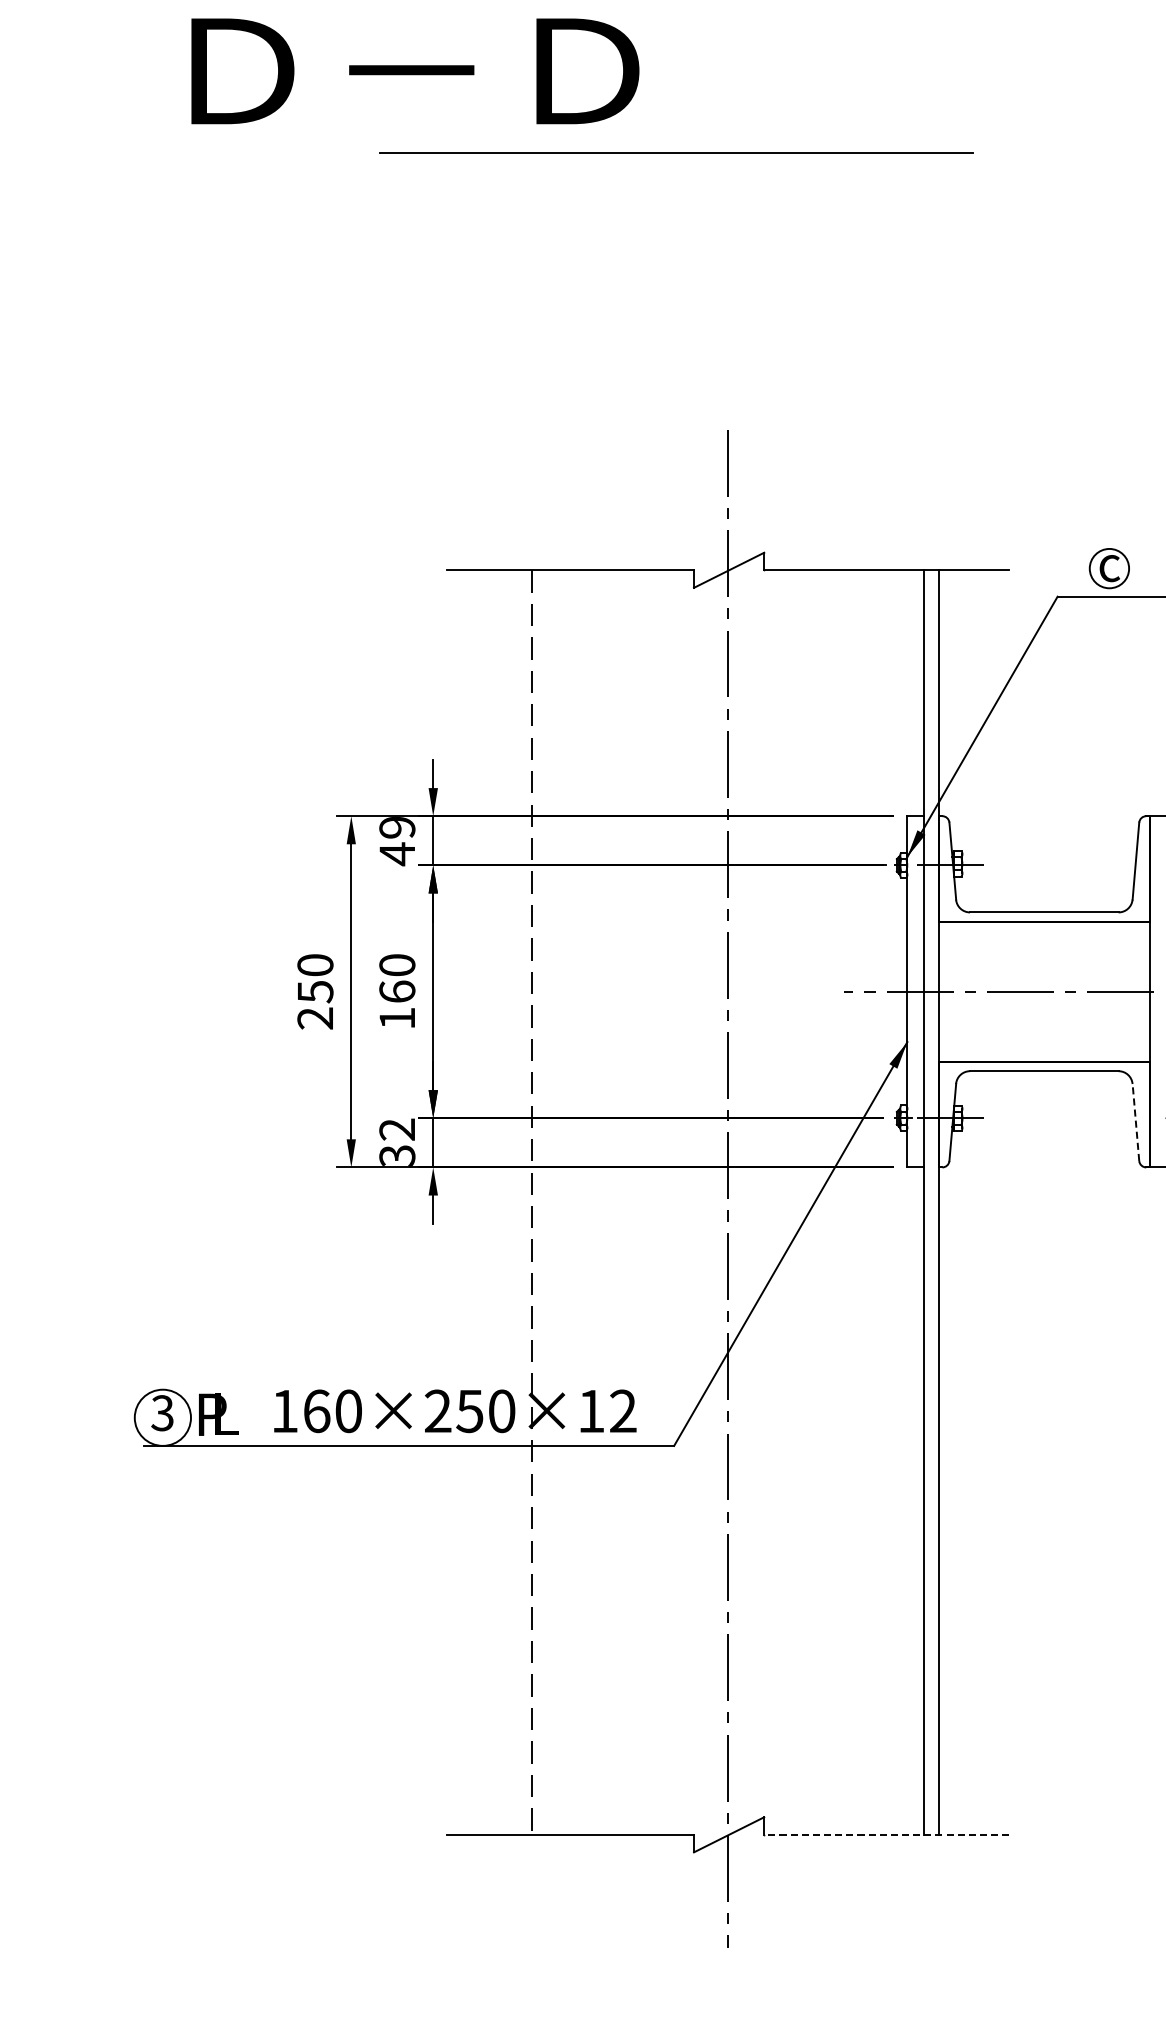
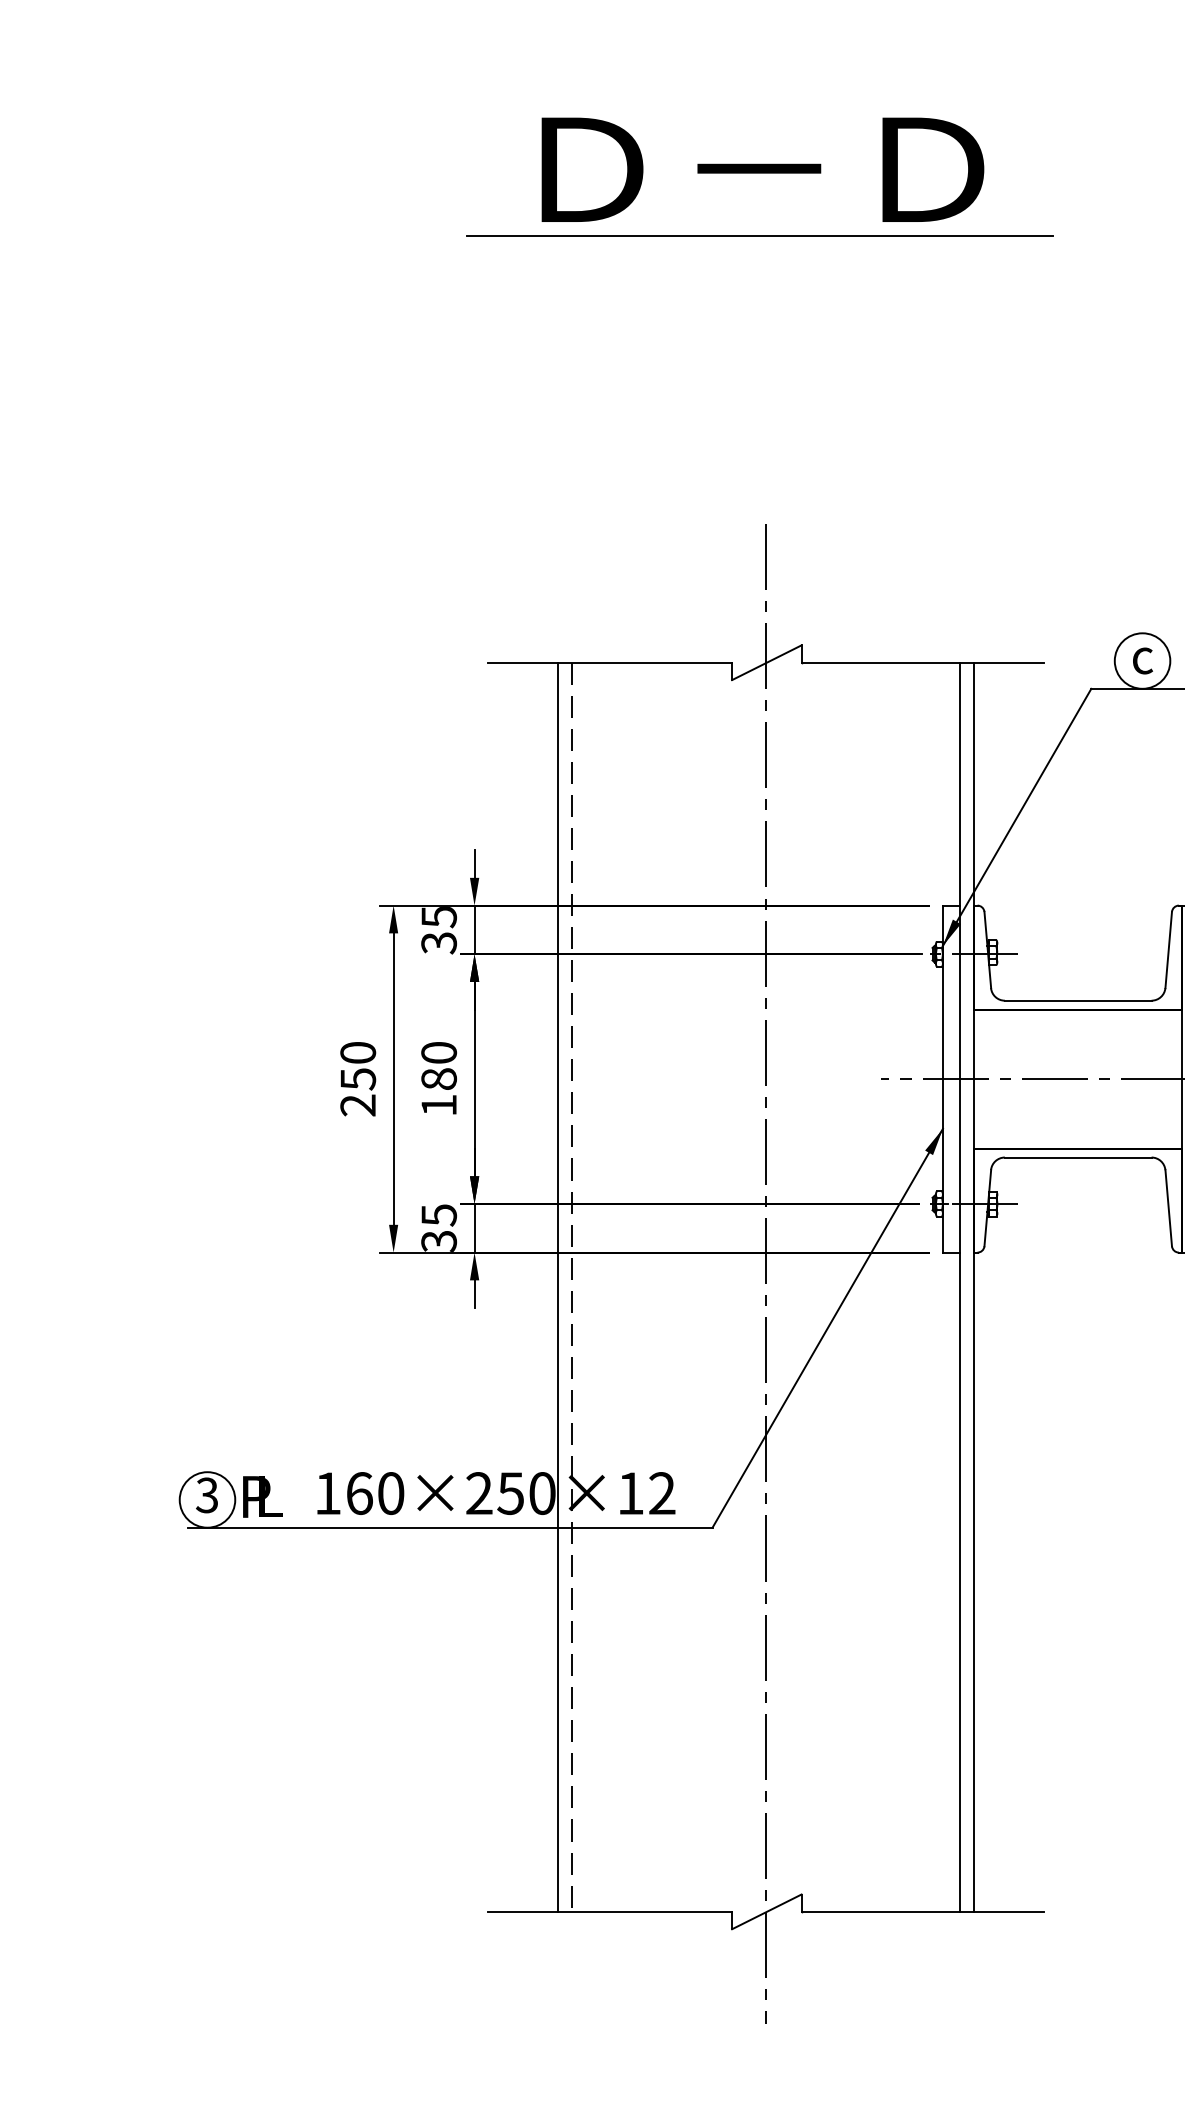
text: (414, 71) -> (762, 169), moved
line: (676, 152) -> (759, 235), moved
circle: (1109, 568) -> (1142, 660), size x1.43
text: (397, 842) -> (439, 931), 49 -> 35
text: (396, 991) -> (438, 1078), 160 -> 180
line: (1135, 1121) -> (1168, 1207), dashed -> solid
text: (397, 1129) -> (439, 1215), 32 -> 35
line: (517, 1201) -> (557, 1286), added
line: (886, 1834) -> (922, 1911), dashed -> solid

